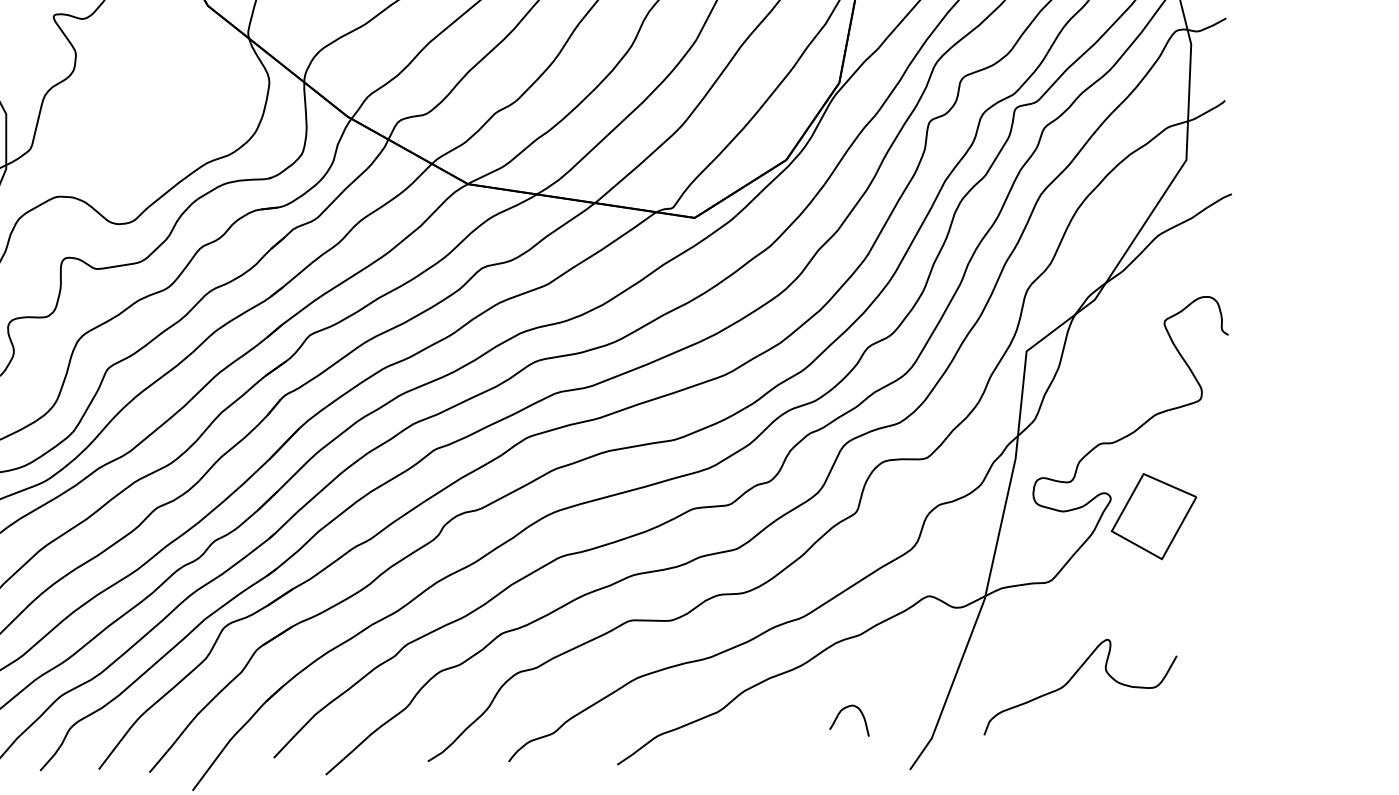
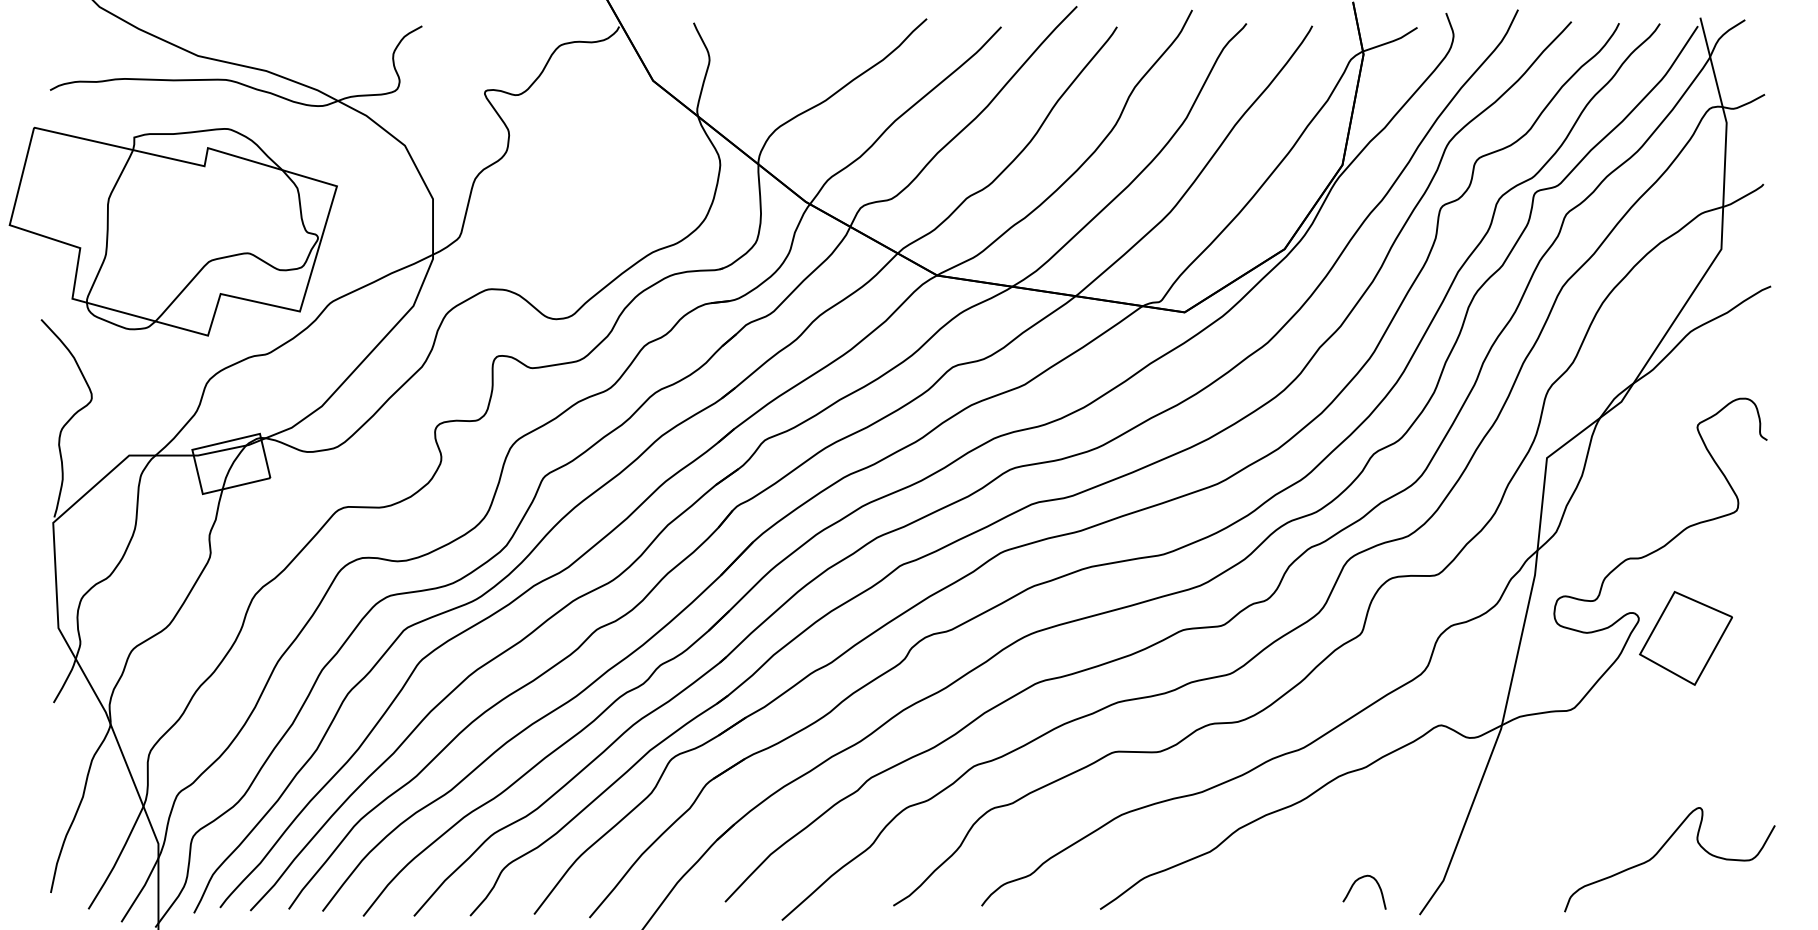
curve: (1070, 681) -> (1658, 853), moved
curve: (841, 712) -> (1355, 883), moved

